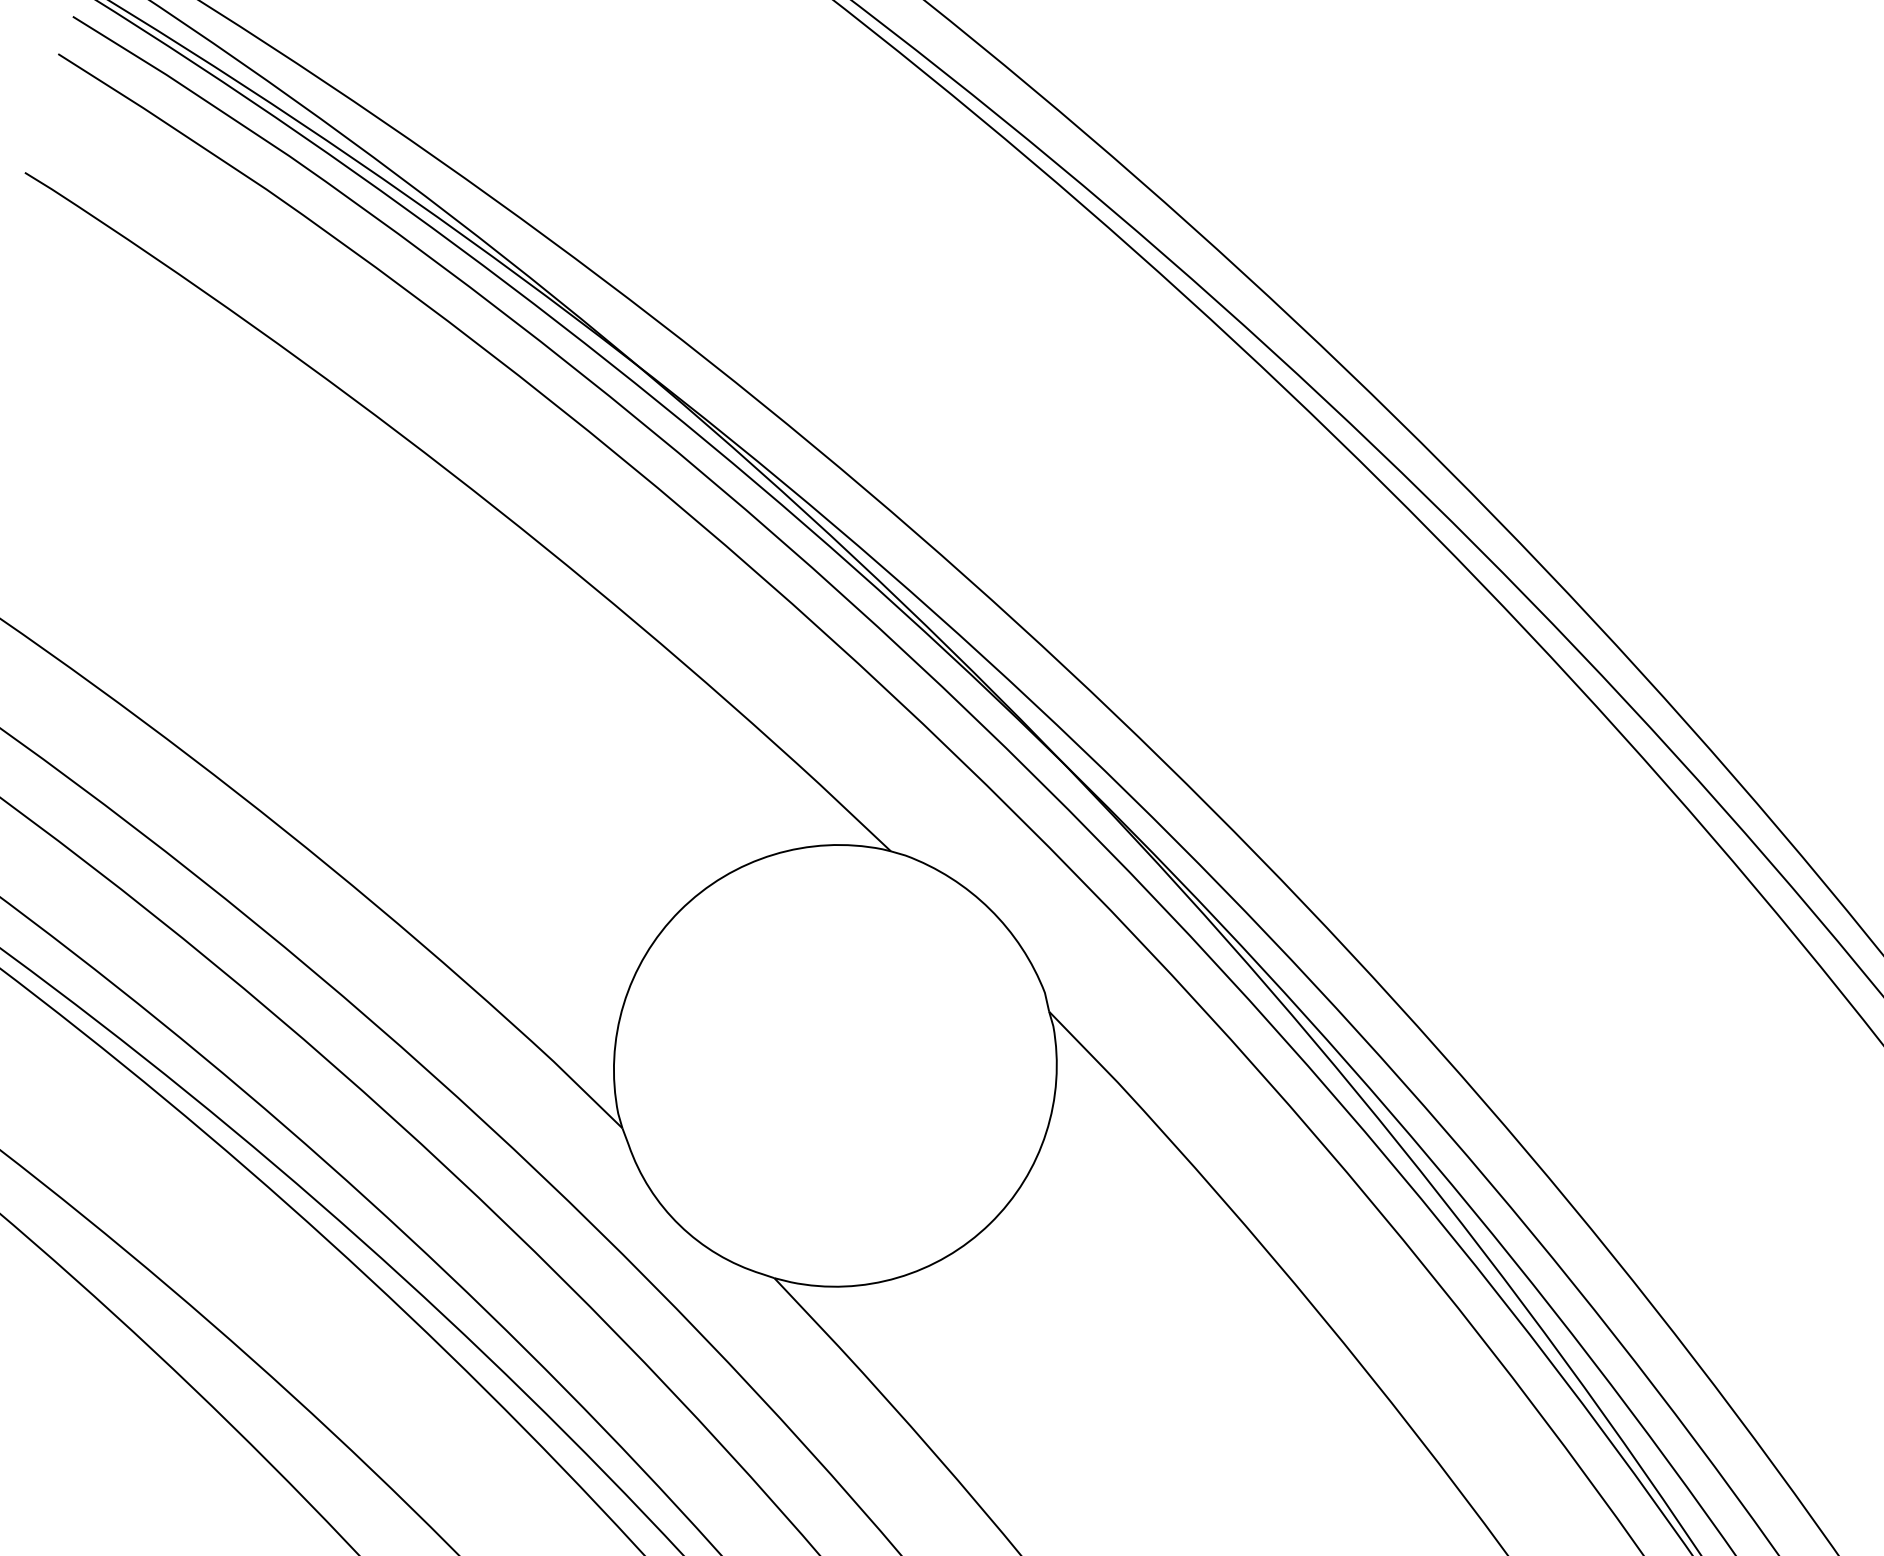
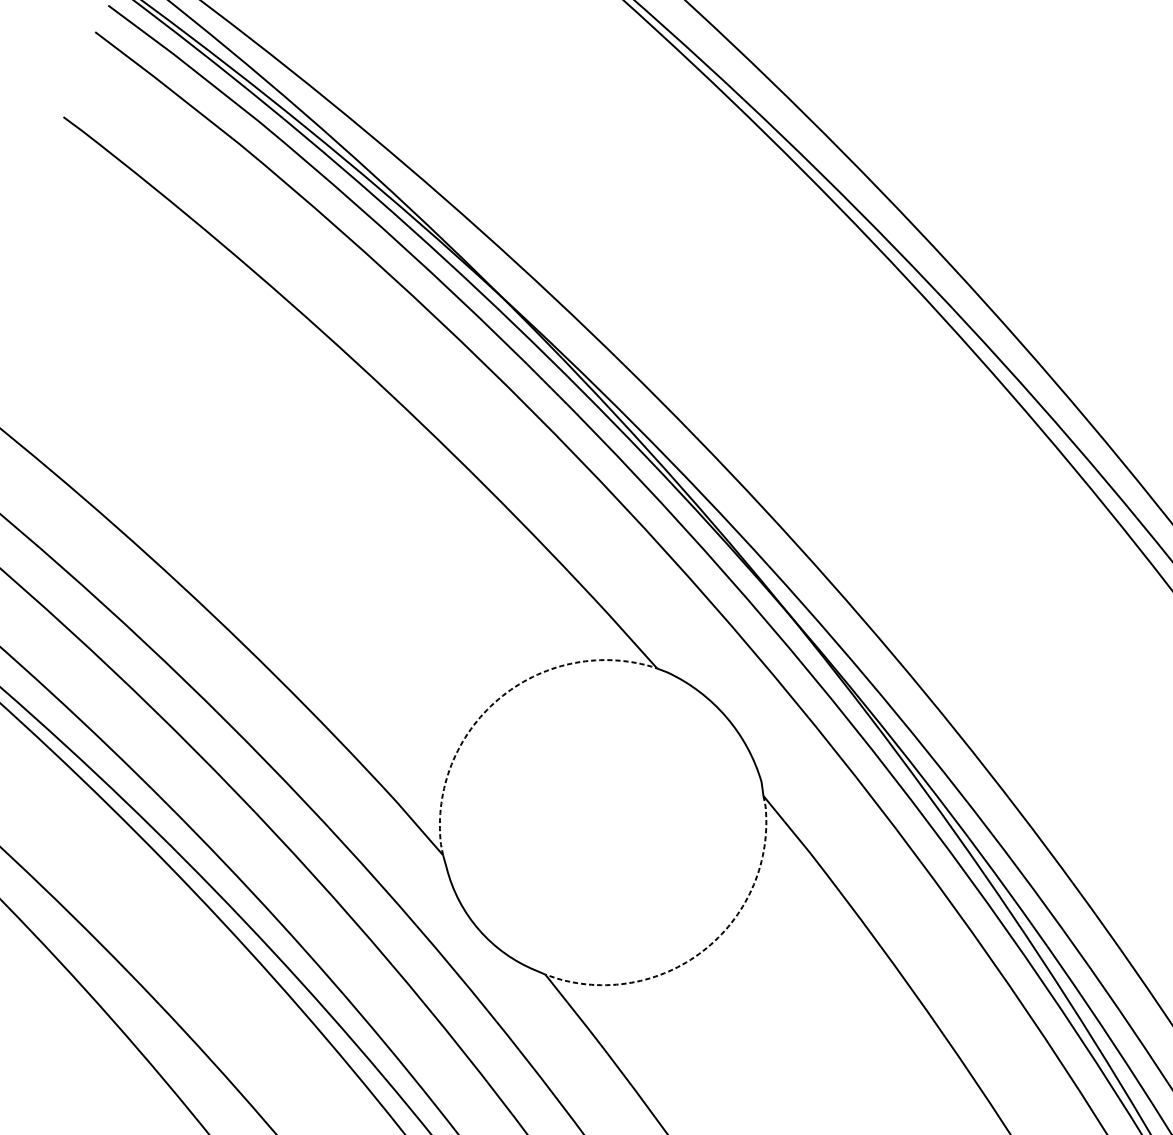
line: (677, 912) -> (496, 700), solid -> dashed
line: (989, 1224) -> (706, 948), solid -> dashed

